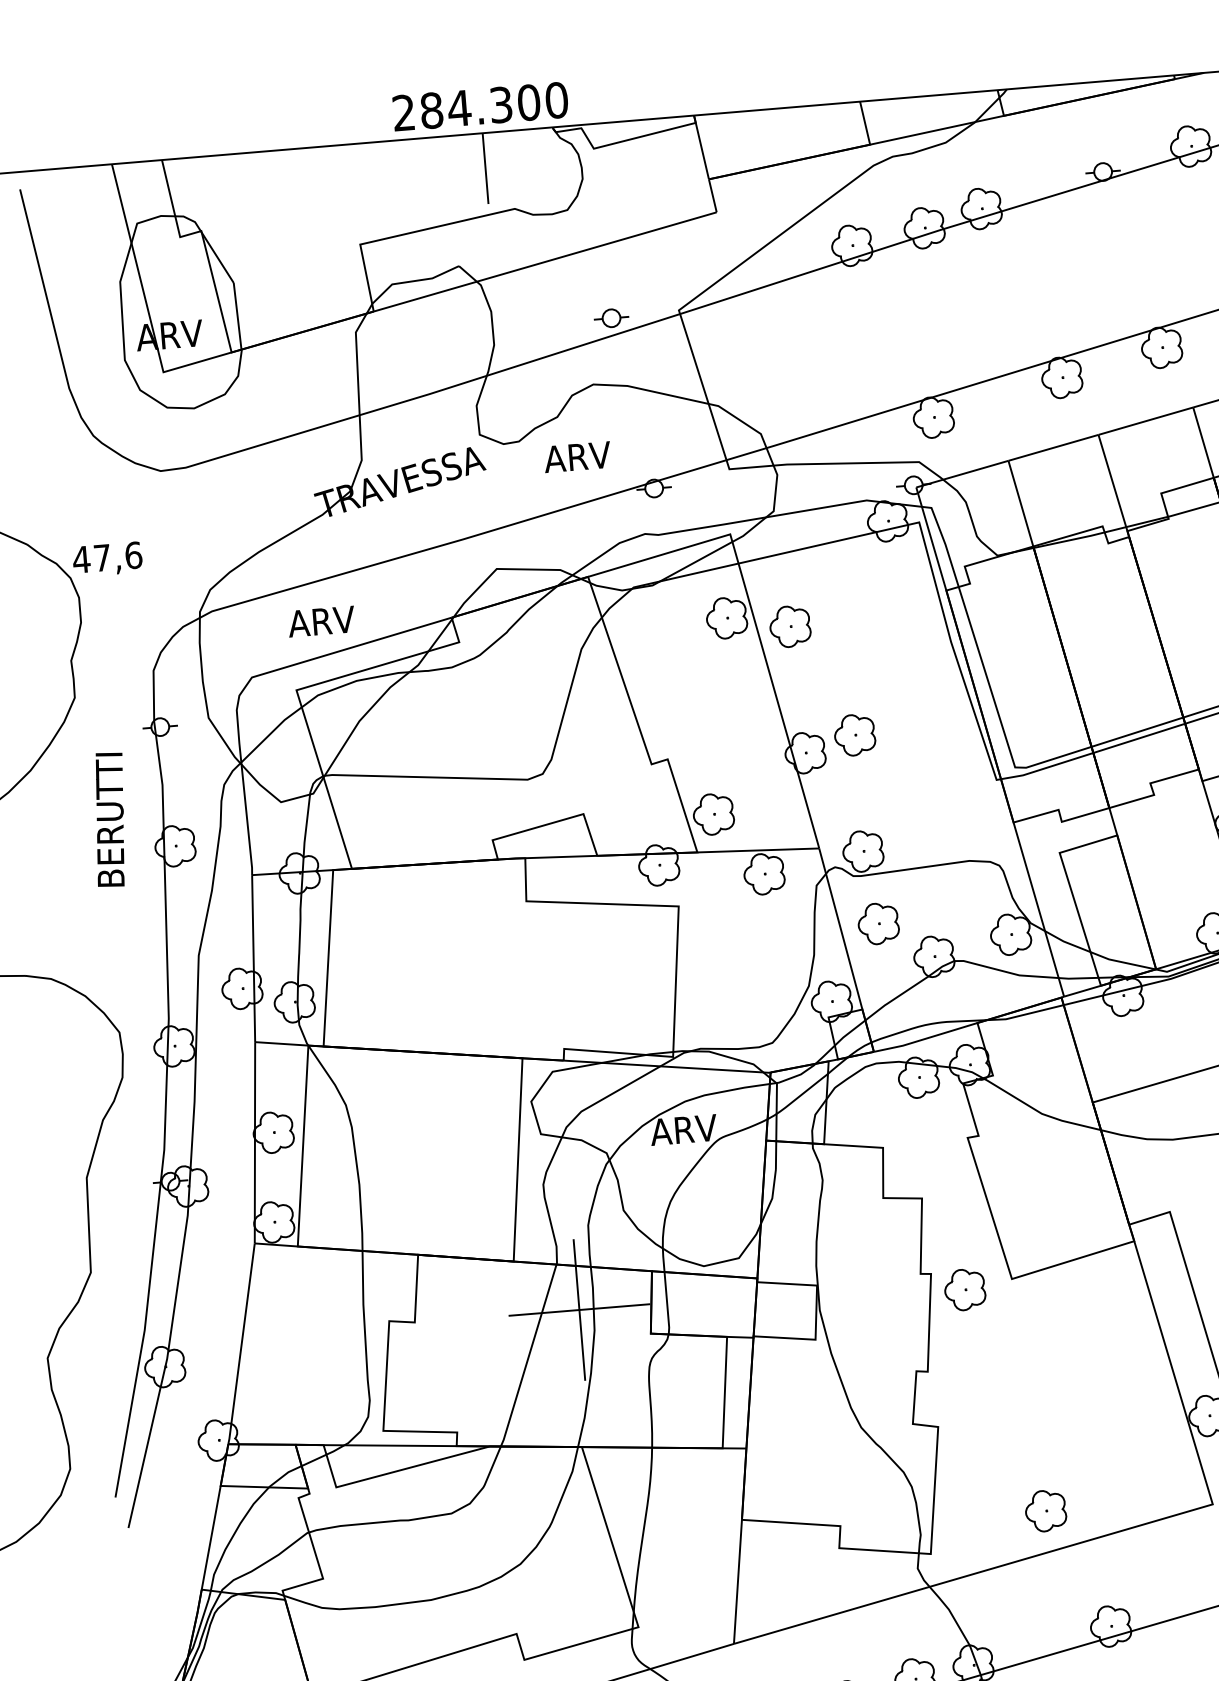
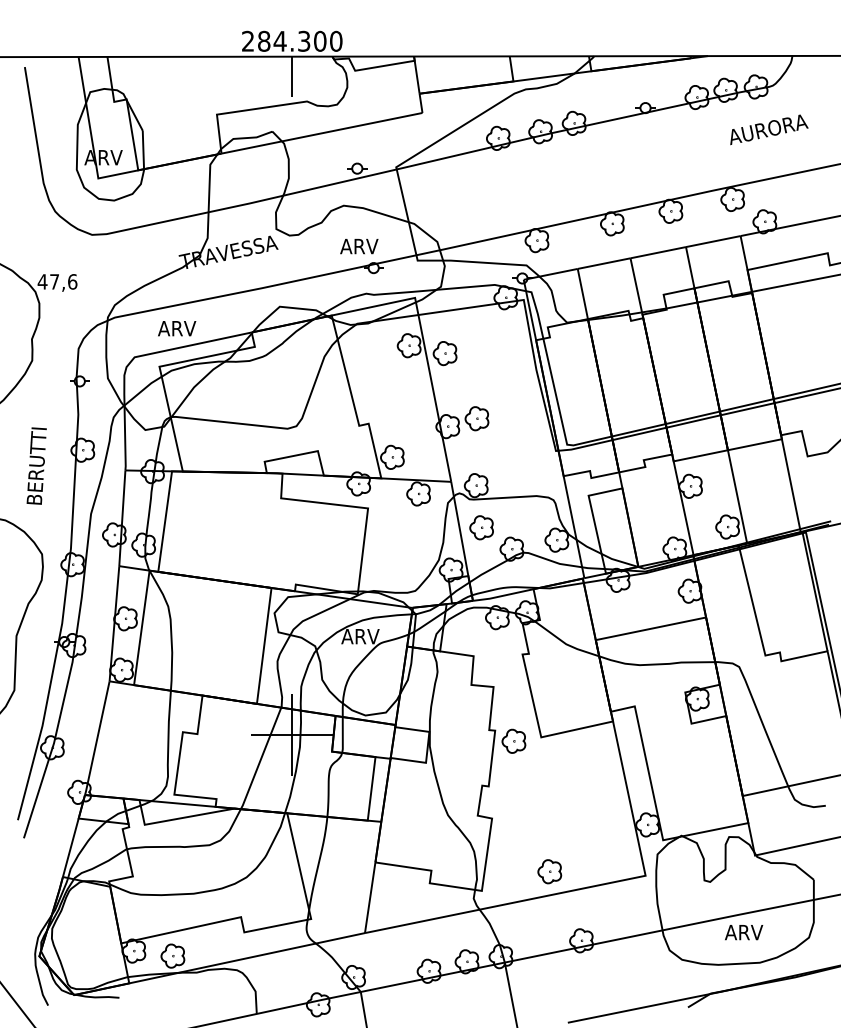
text: (577, 457) -> (359, 246), moved
text: (109, 818) -> (36, 465), moved

